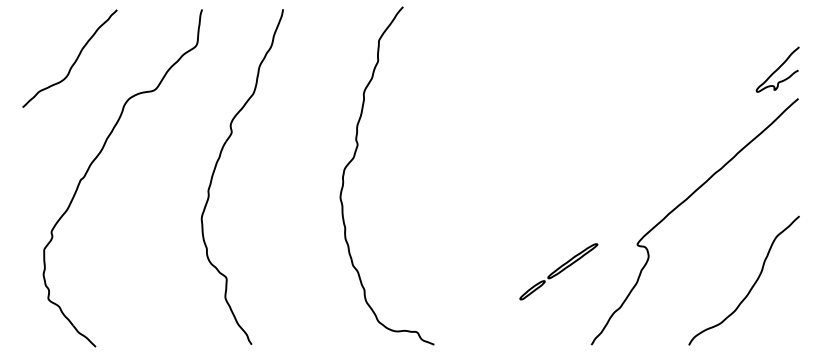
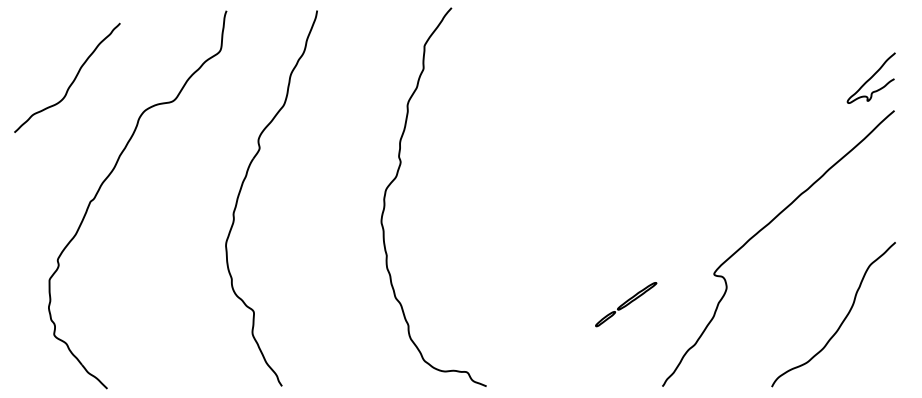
curve: (75, 60) -> (73, 79), moved
part: (559, 271) -> (626, 304), size x0.7

